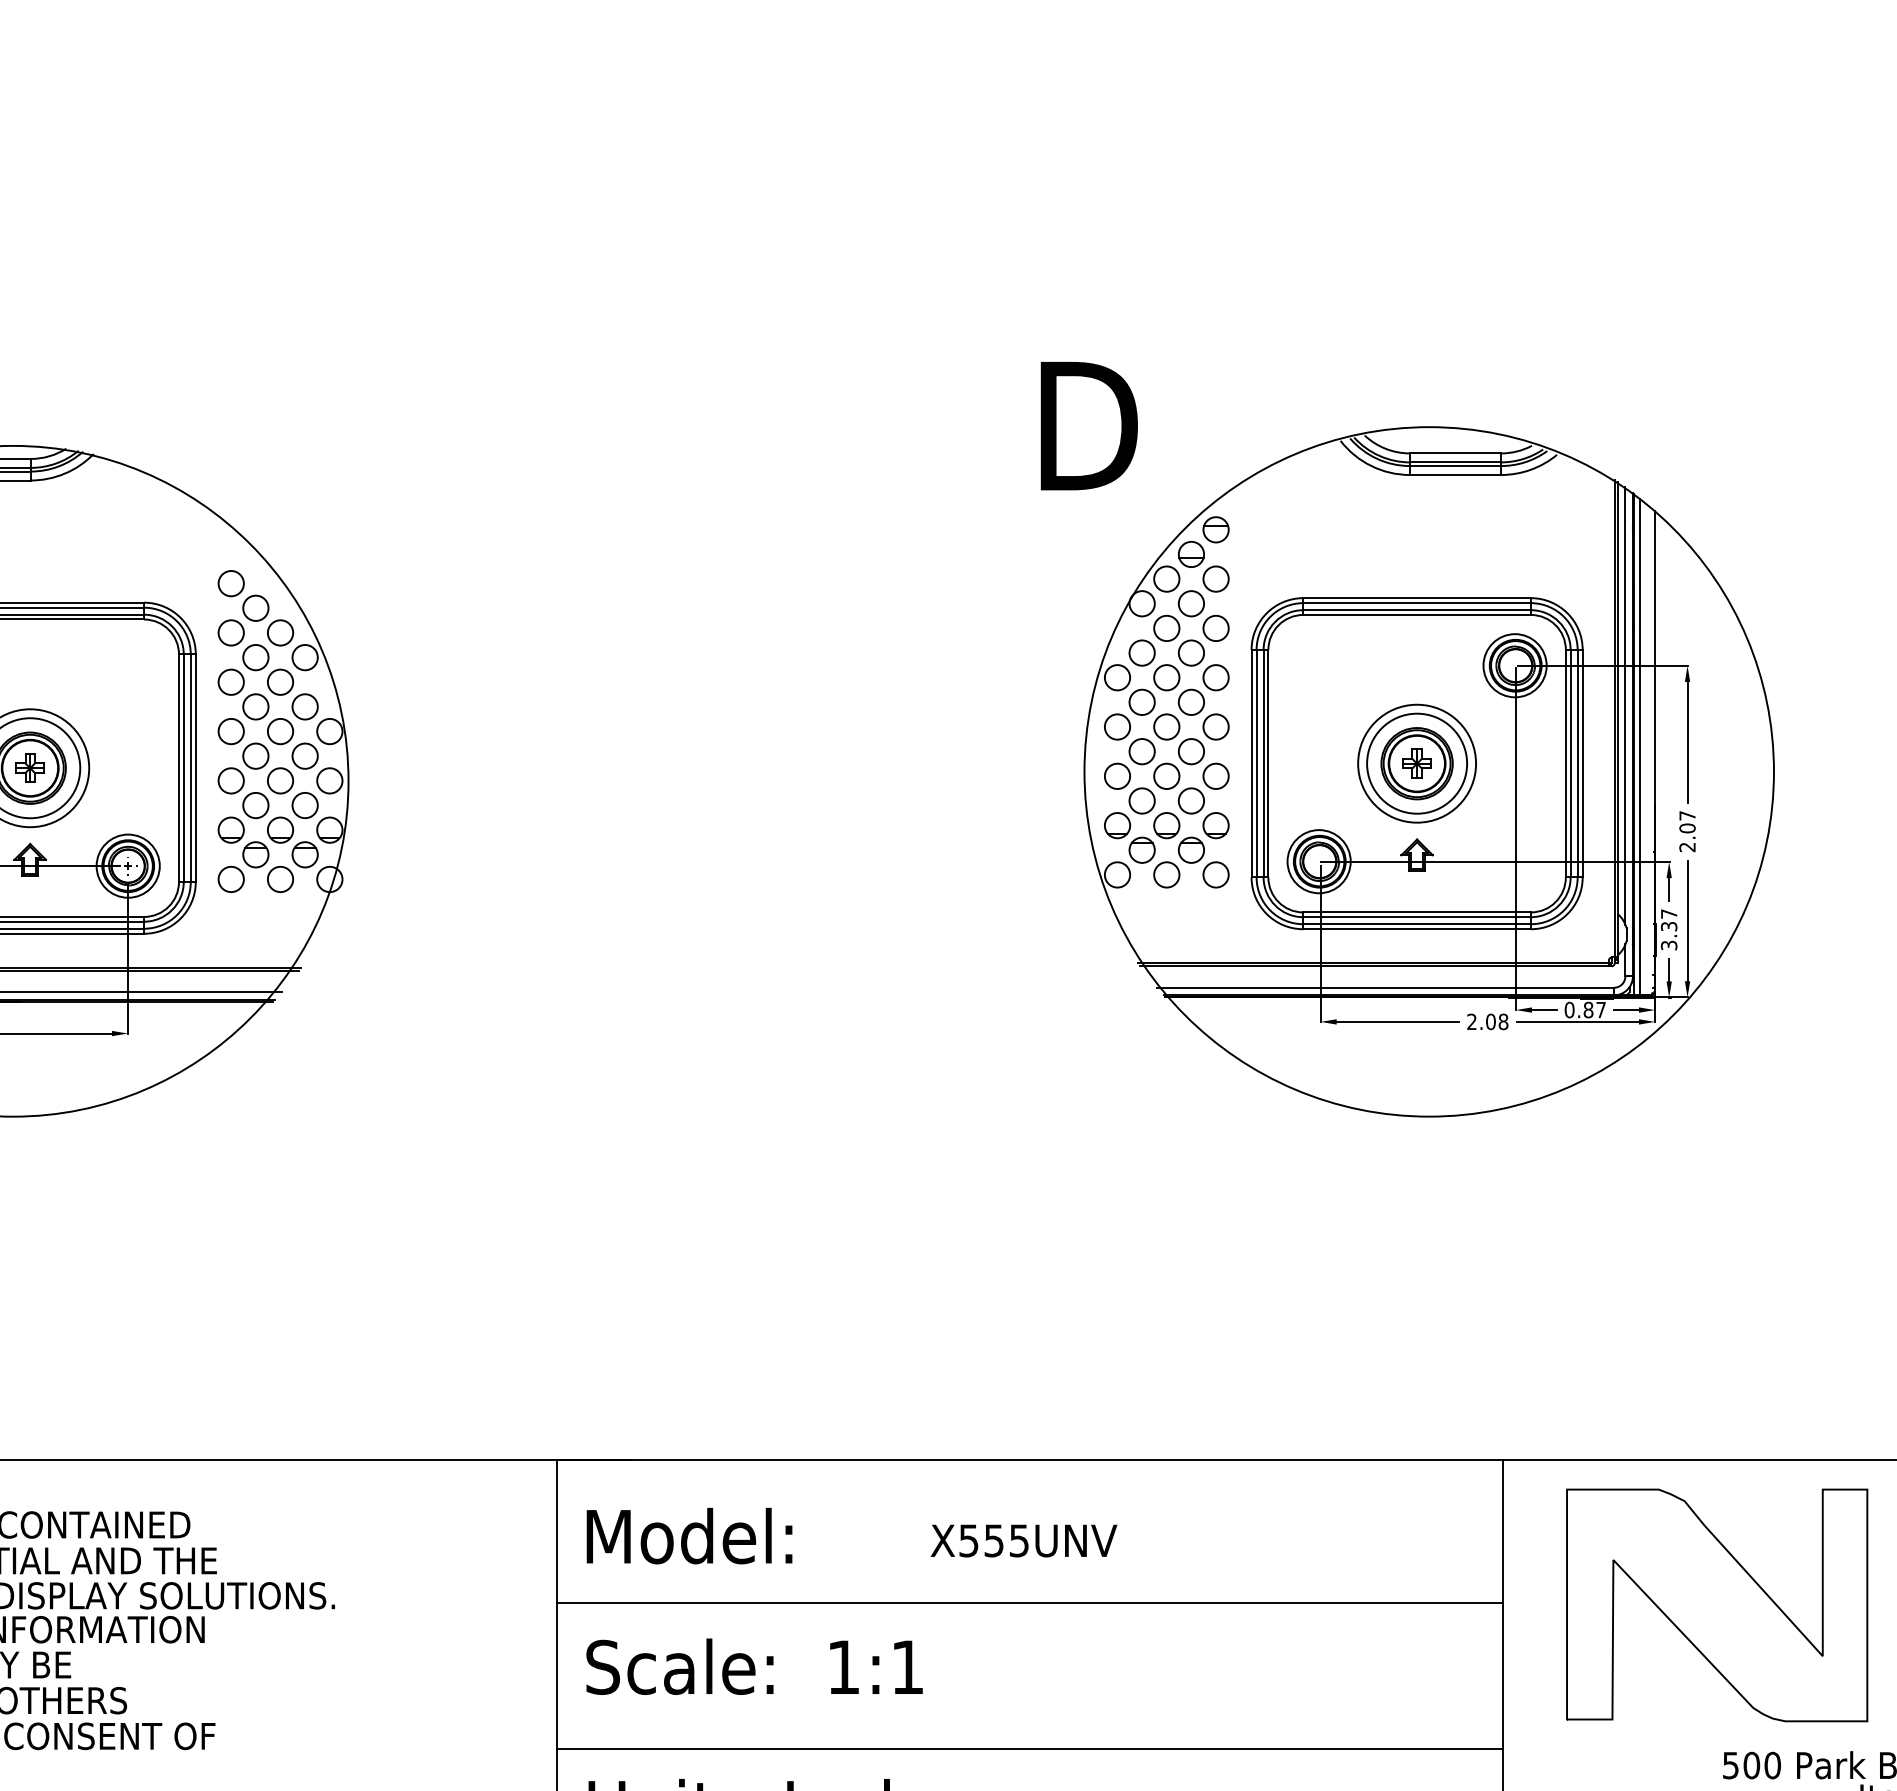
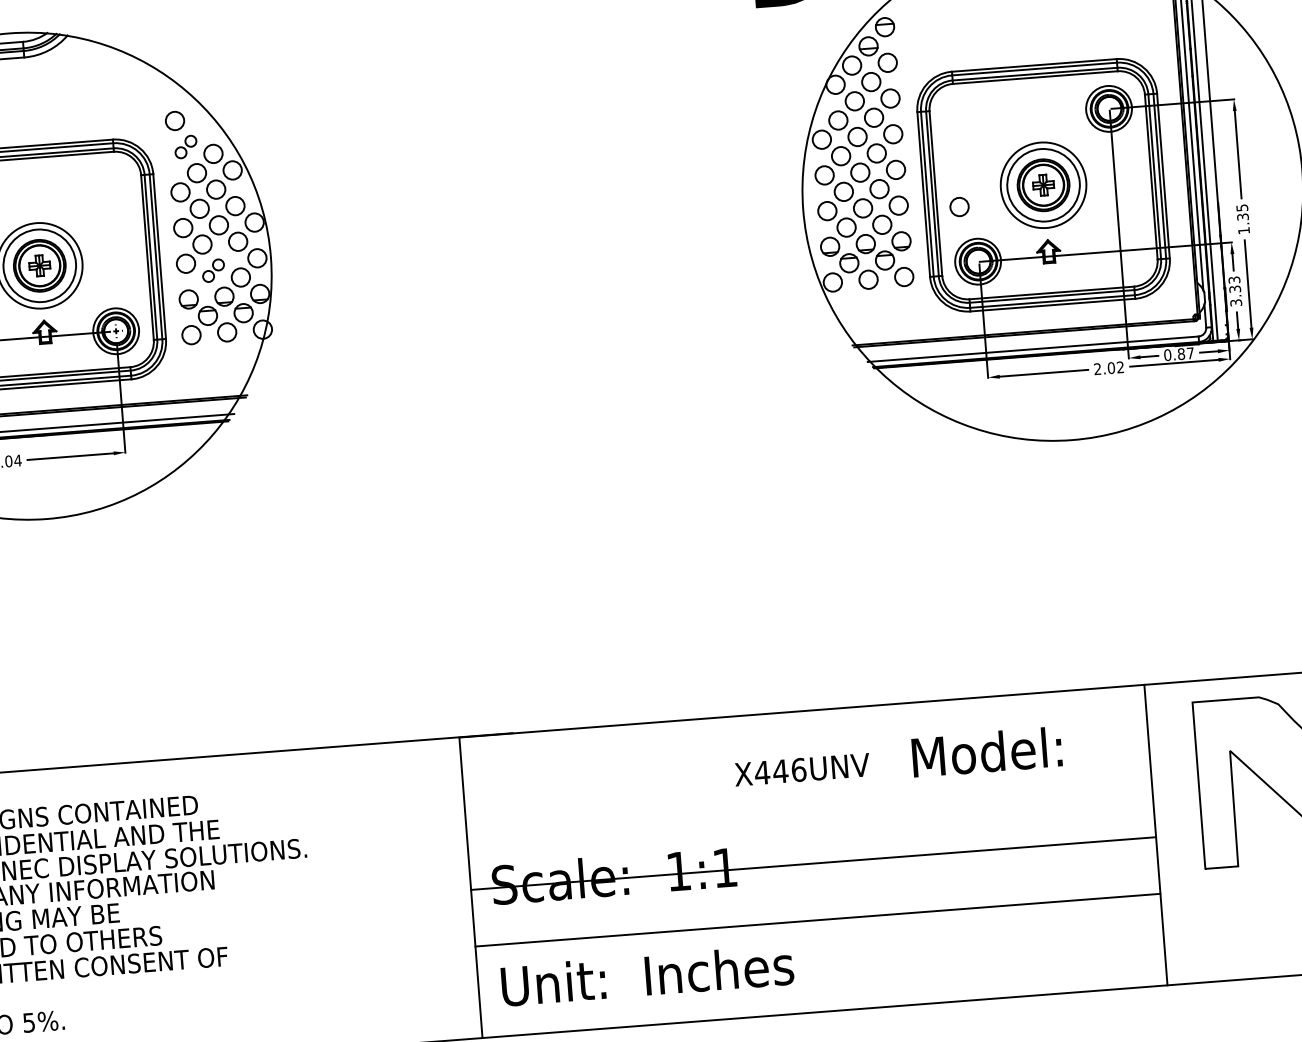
part: (243, 620) -> (185, 146), size x0.6
circle: (1298, 784) -> (958, 206), added
part: (268, 793) -> (213, 270), size x0.6
text: (1687, 831) -> (1243, 219), 2.07 -> 1.35
text: (1668, 913) -> (1233, 279), 3.37 -> 3.33
text: (1503, 1021) -> (1120, 367), 2.08 -> 2.02
text: (689, 1535) -> (986, 751), moved
text: (993, 1540) -> (780, 771), X555UNV -> X446UNV
line: (1029, 1602) -> (813, 863), moved

